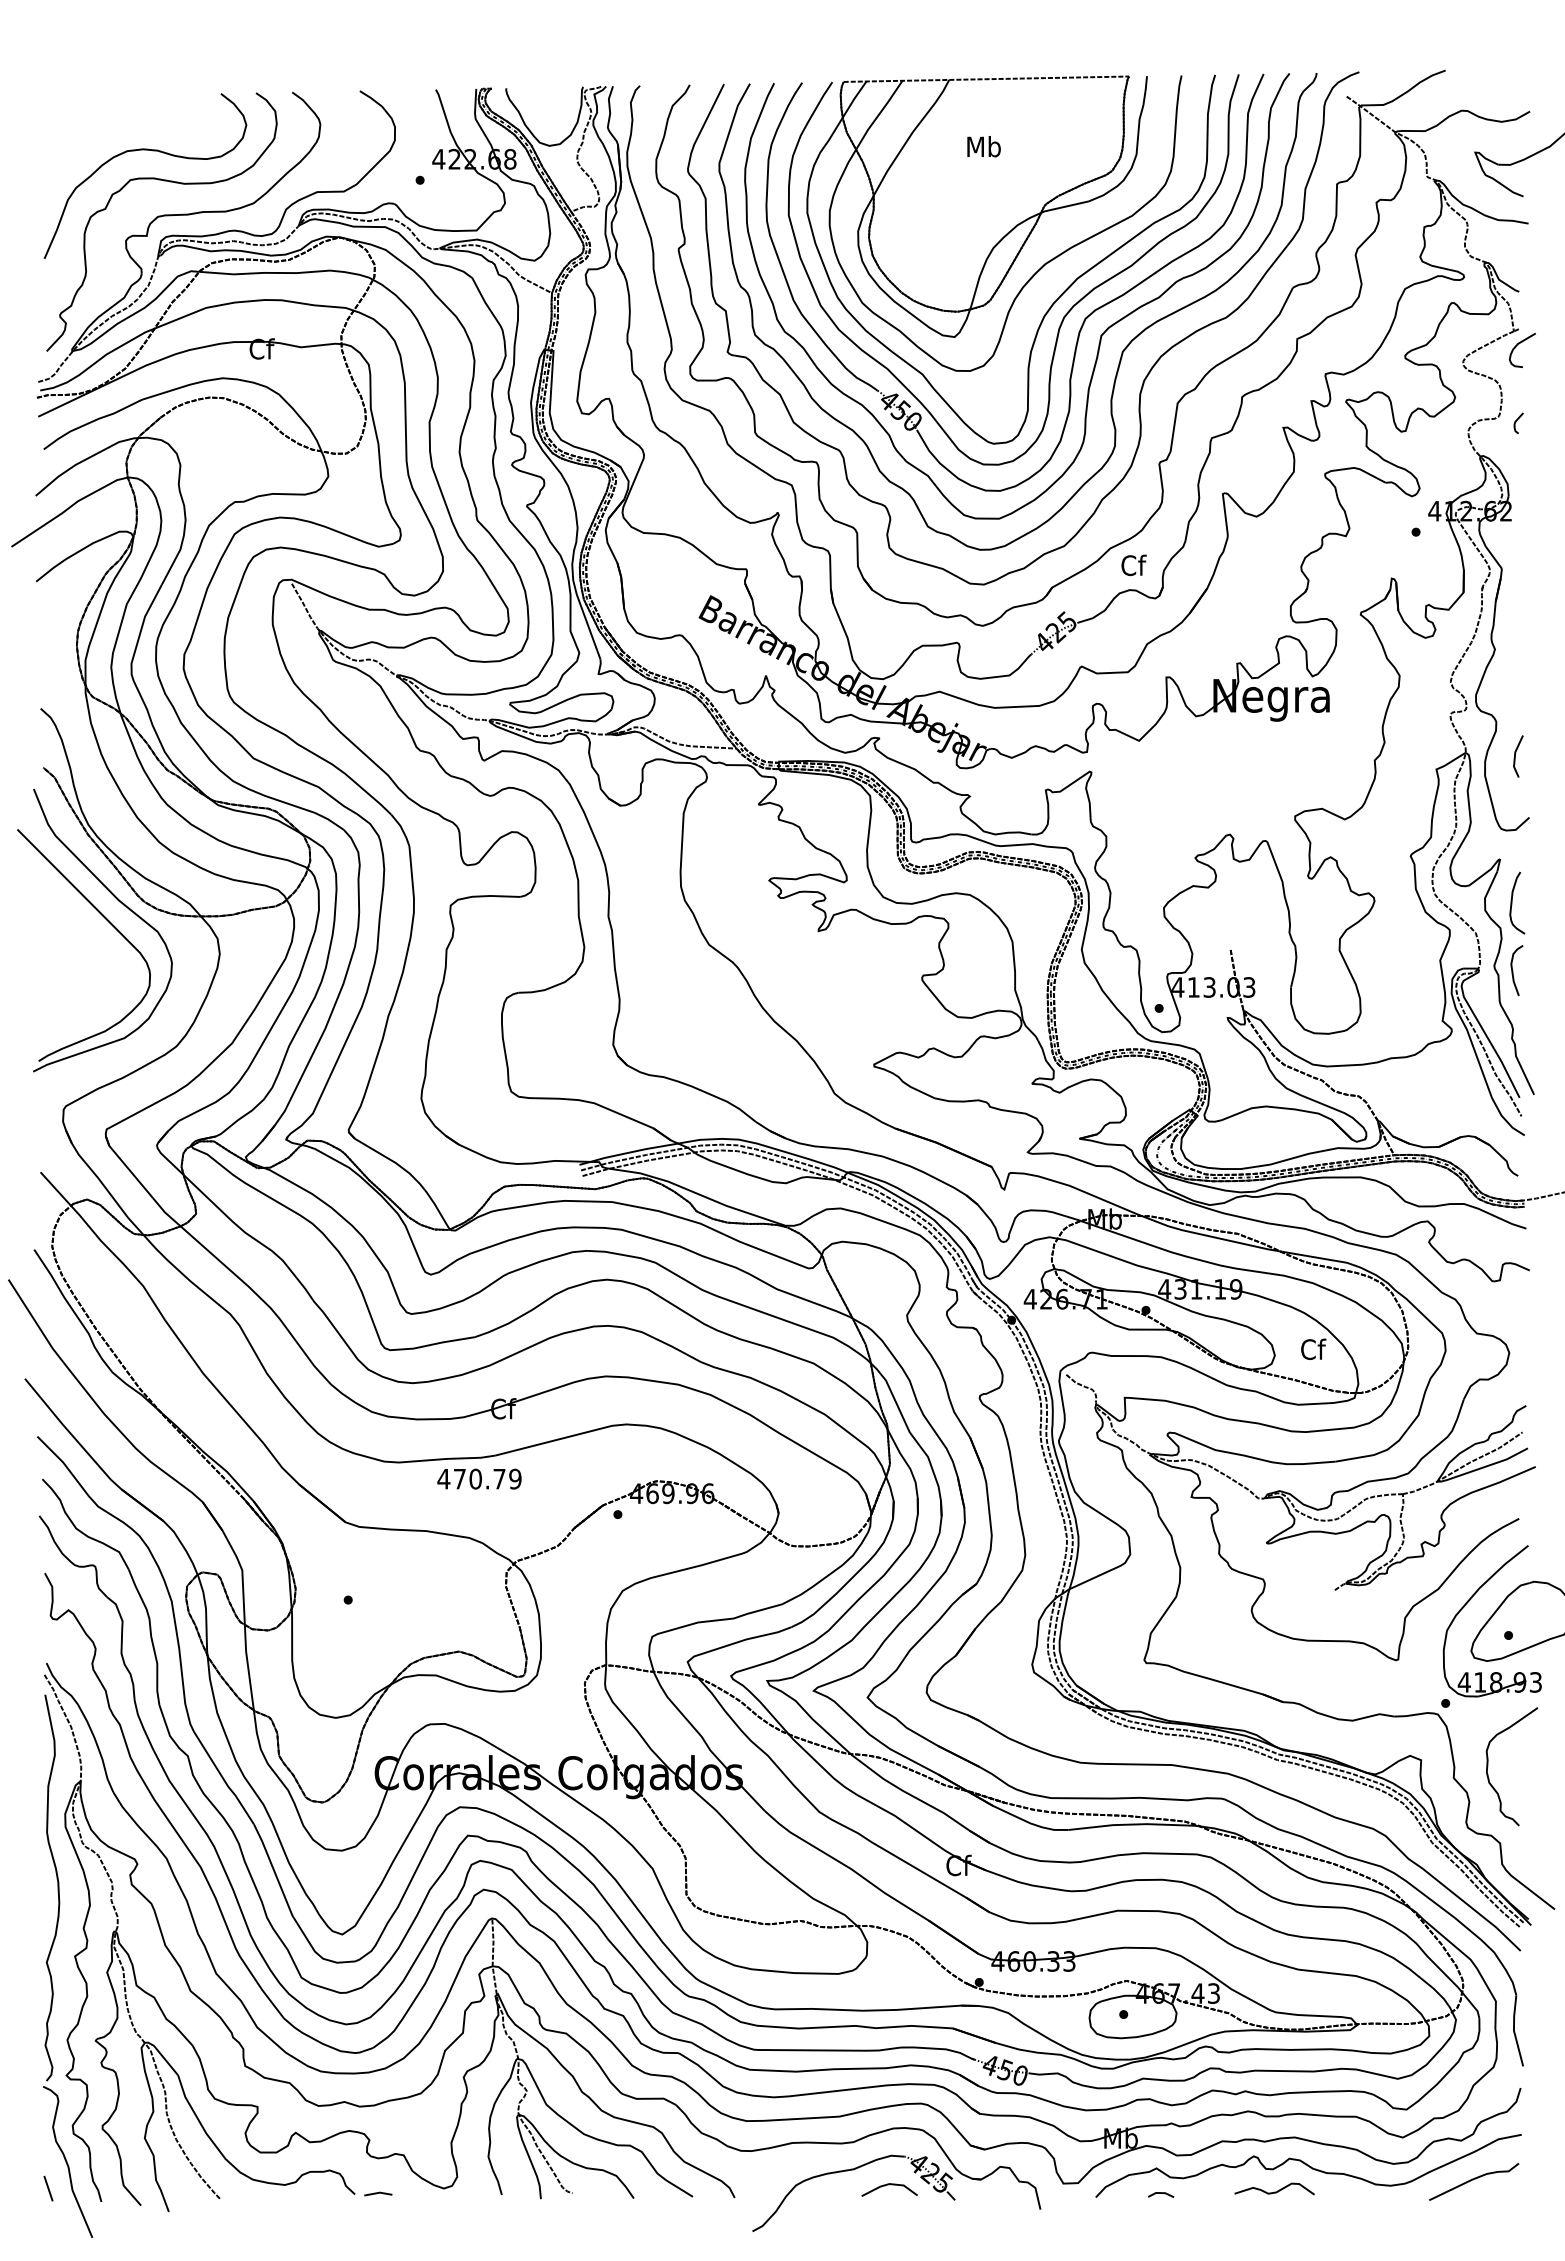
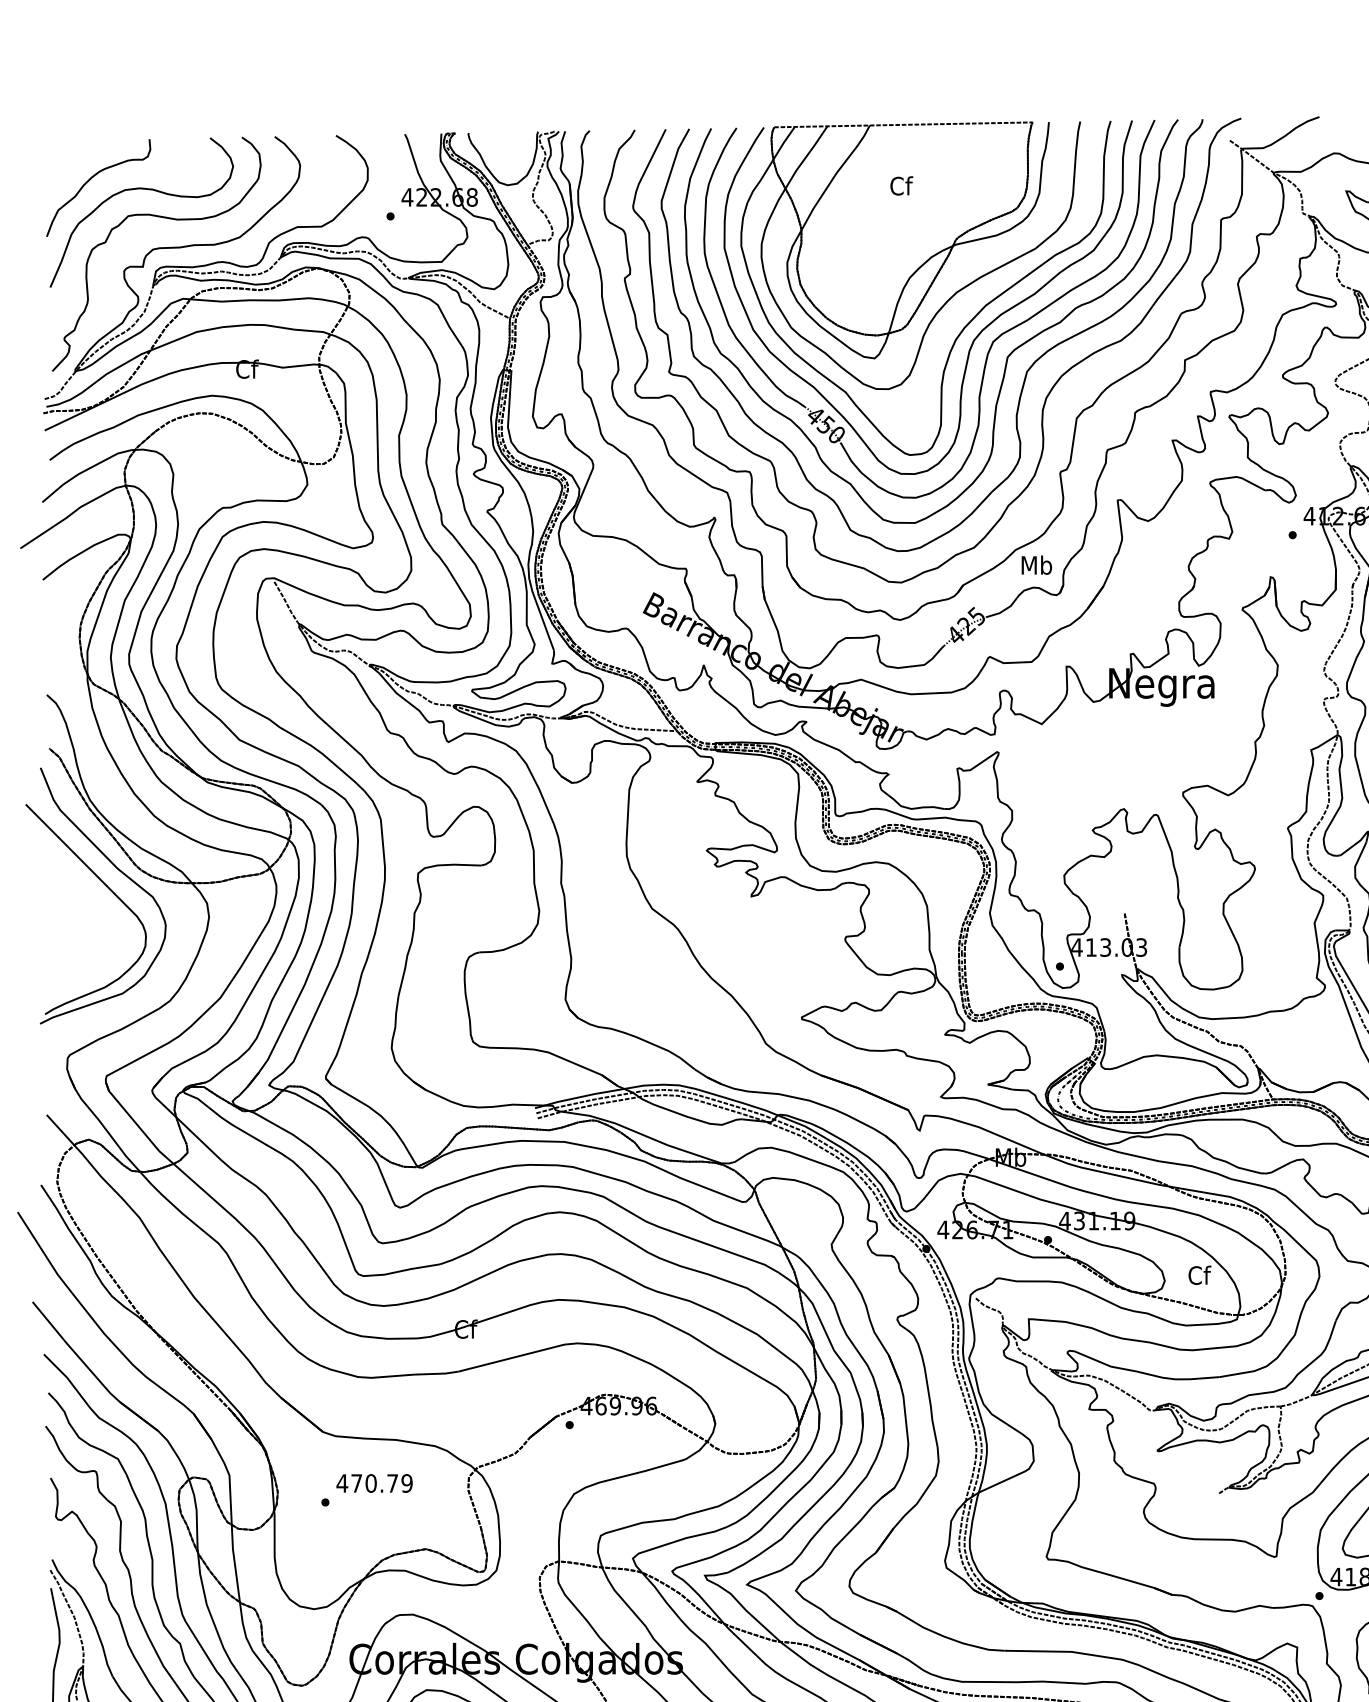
curve: (89, 139) -> (91, 179), added
text: (983, 146) -> (900, 185), Mb -> Cf
text: (1133, 565) -> (1036, 565), Cf -> Mb
text: (479, 1478) -> (374, 1482), moved

